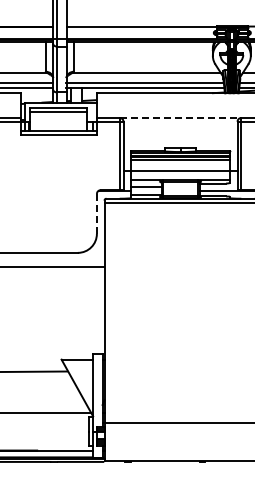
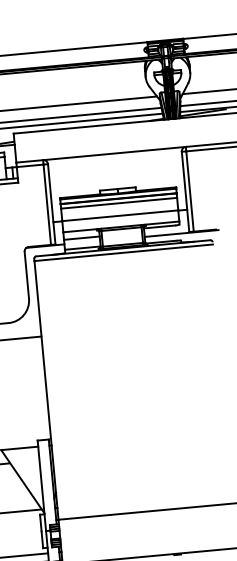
line: (180, 117) -> (114, 153), dashed -> solid
line: (96, 213) -> (26, 274), dashed -> solid

